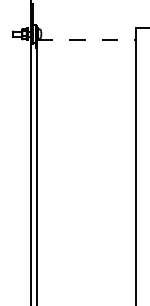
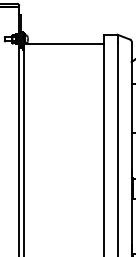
line: (86, 40) -> (64, 44), dashed -> solid

